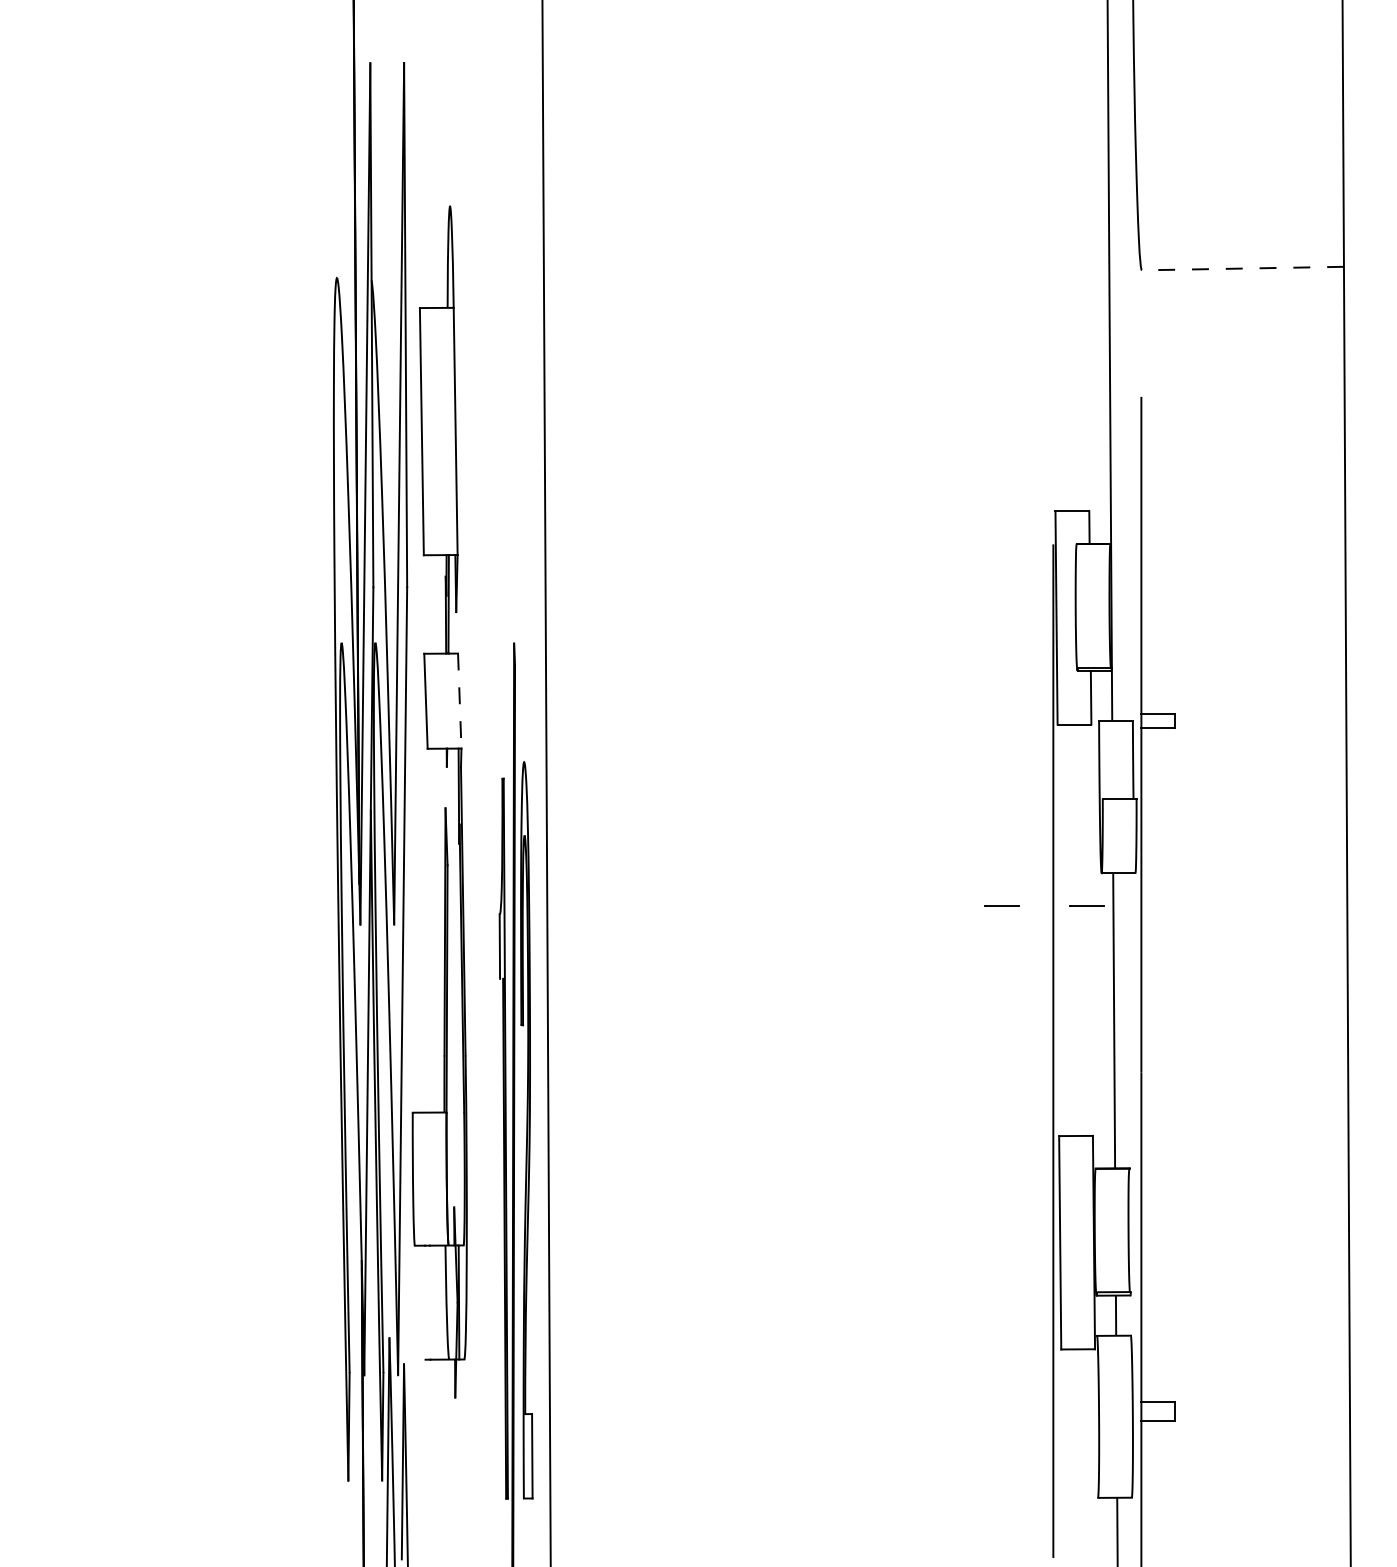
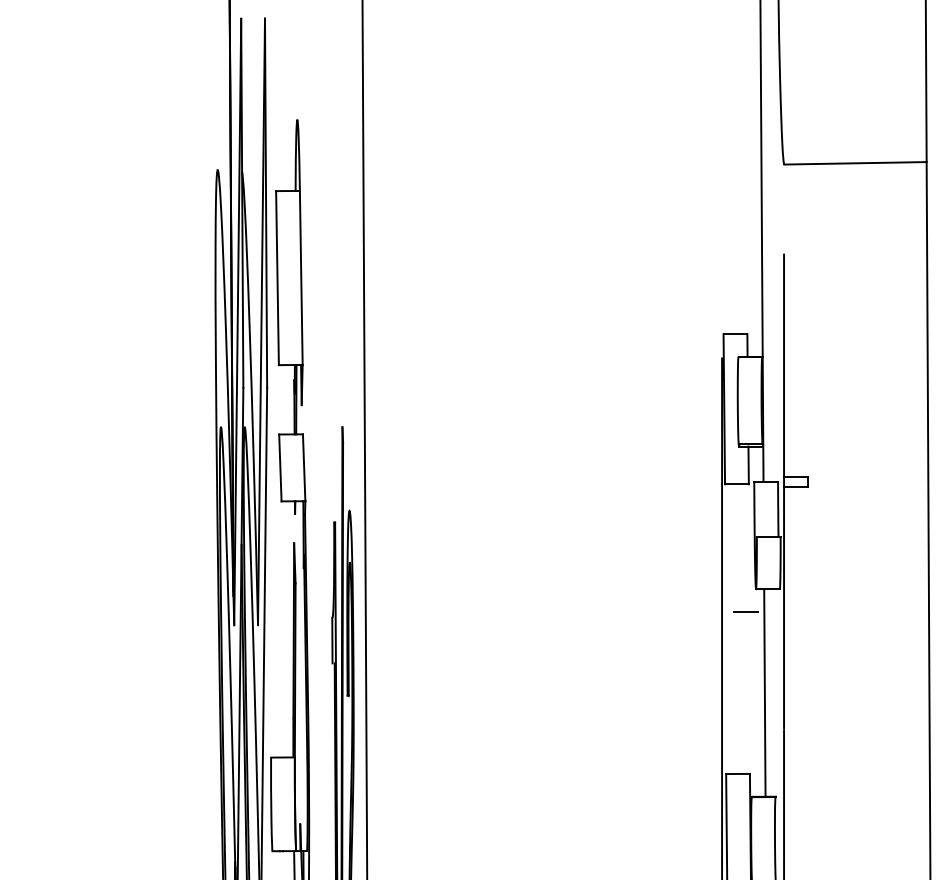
line: (1242, 268) -> (855, 163), dashed -> solid
line: (459, 701) -> (303, 468), dashed -> solid
line: (1001, 905) -> (685, 611), removed

